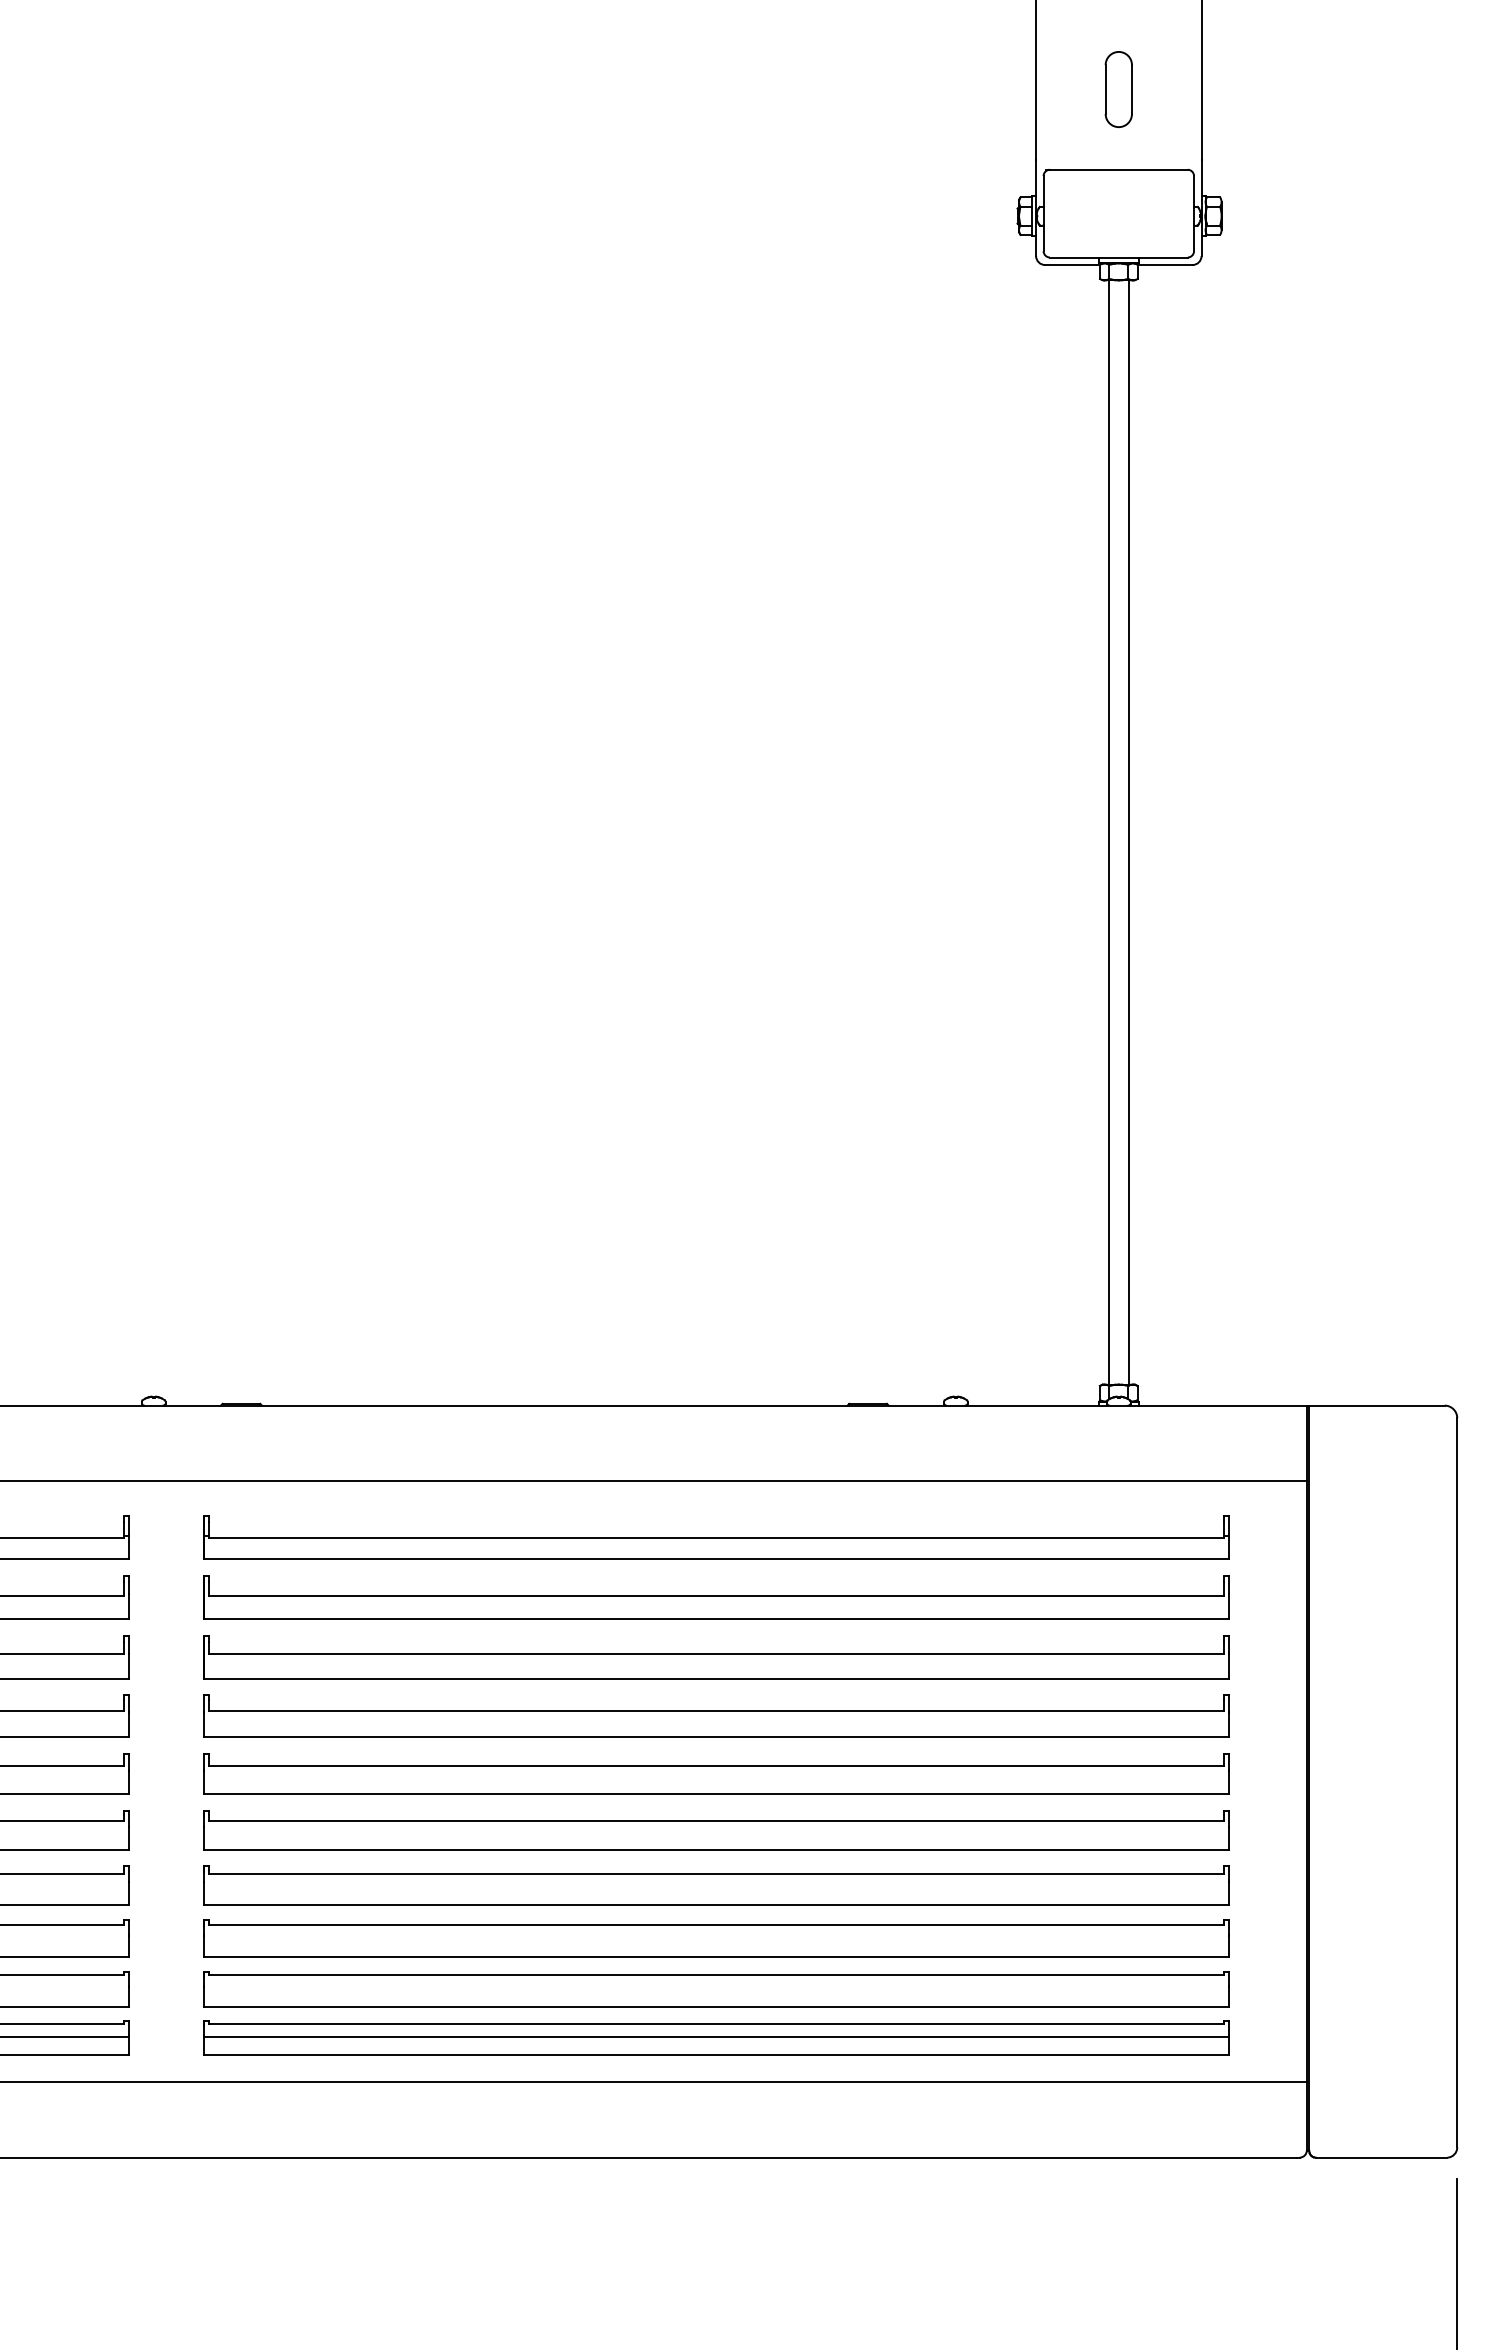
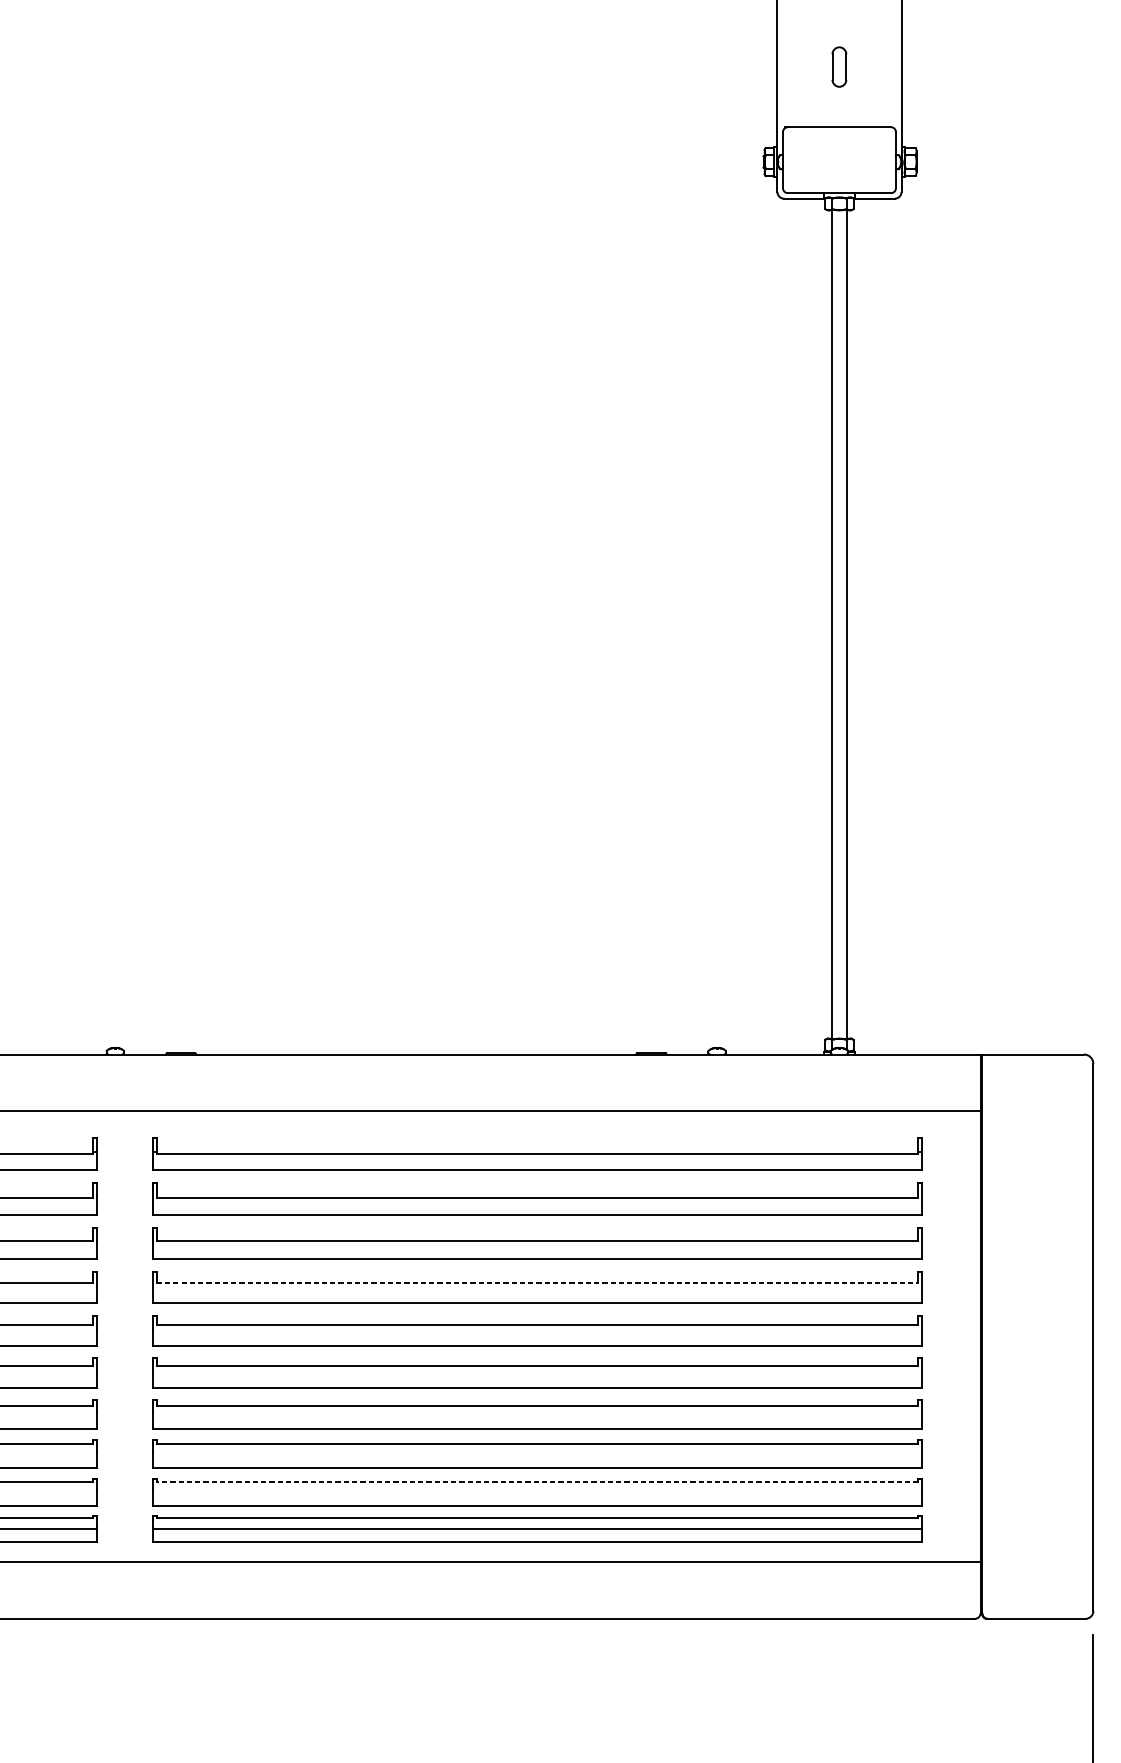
part: (1118, 89) -> (839, 67), size x0.7
line: (716, 1710) -> (537, 1283), solid -> dashed
line: (716, 1974) -> (537, 1481), solid -> dashed

